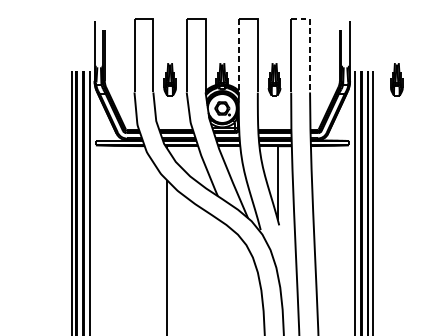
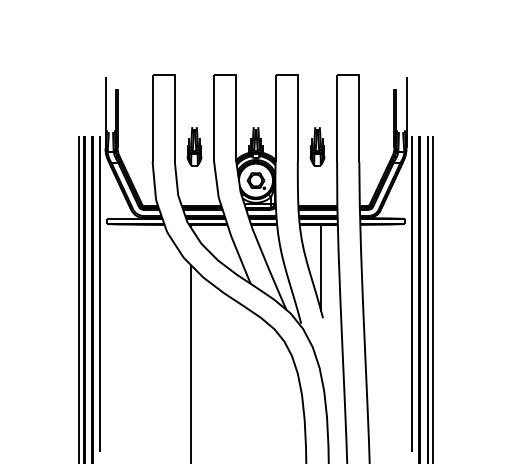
line: (310, 46) -> (359, 107), dashed -> solid
line: (238, 55) -> (275, 118), dashed -> solid
part: (396, 79) -> (461, 146), removed

